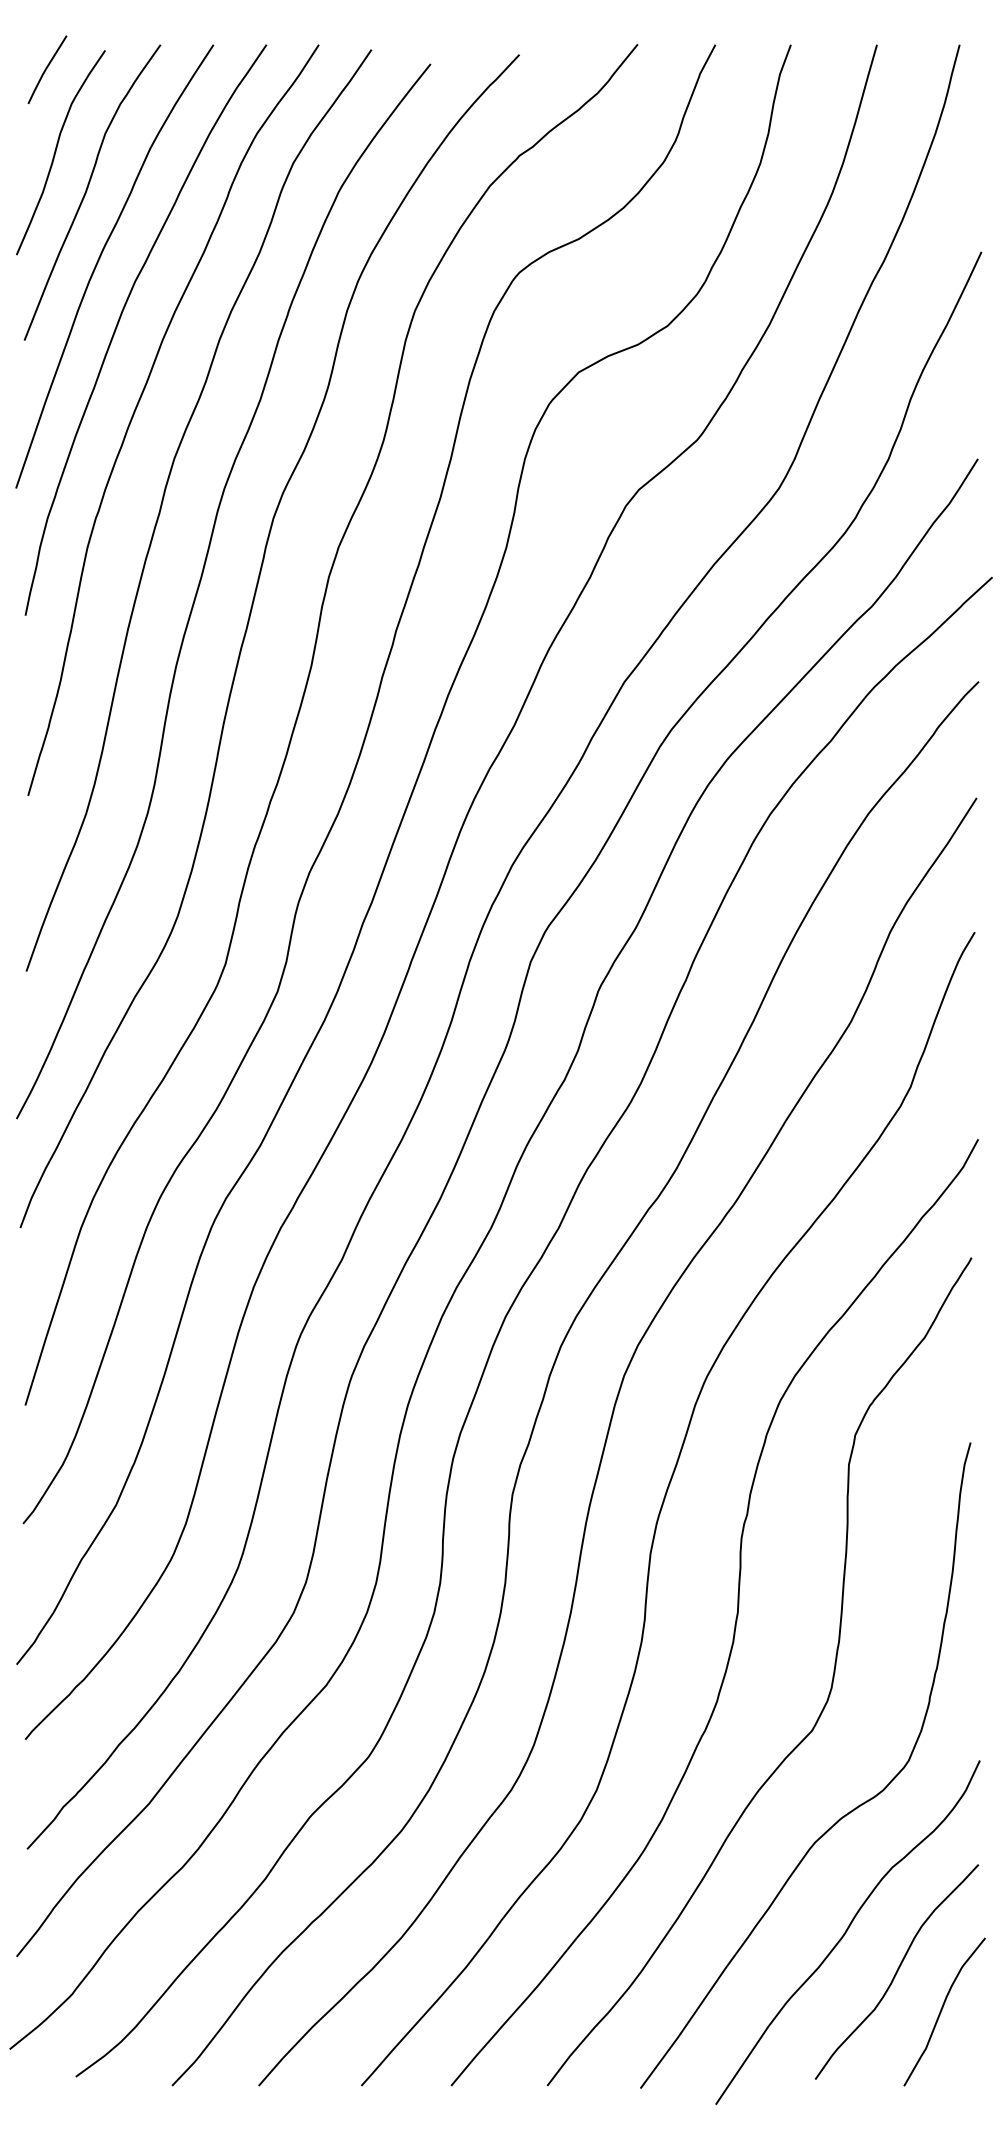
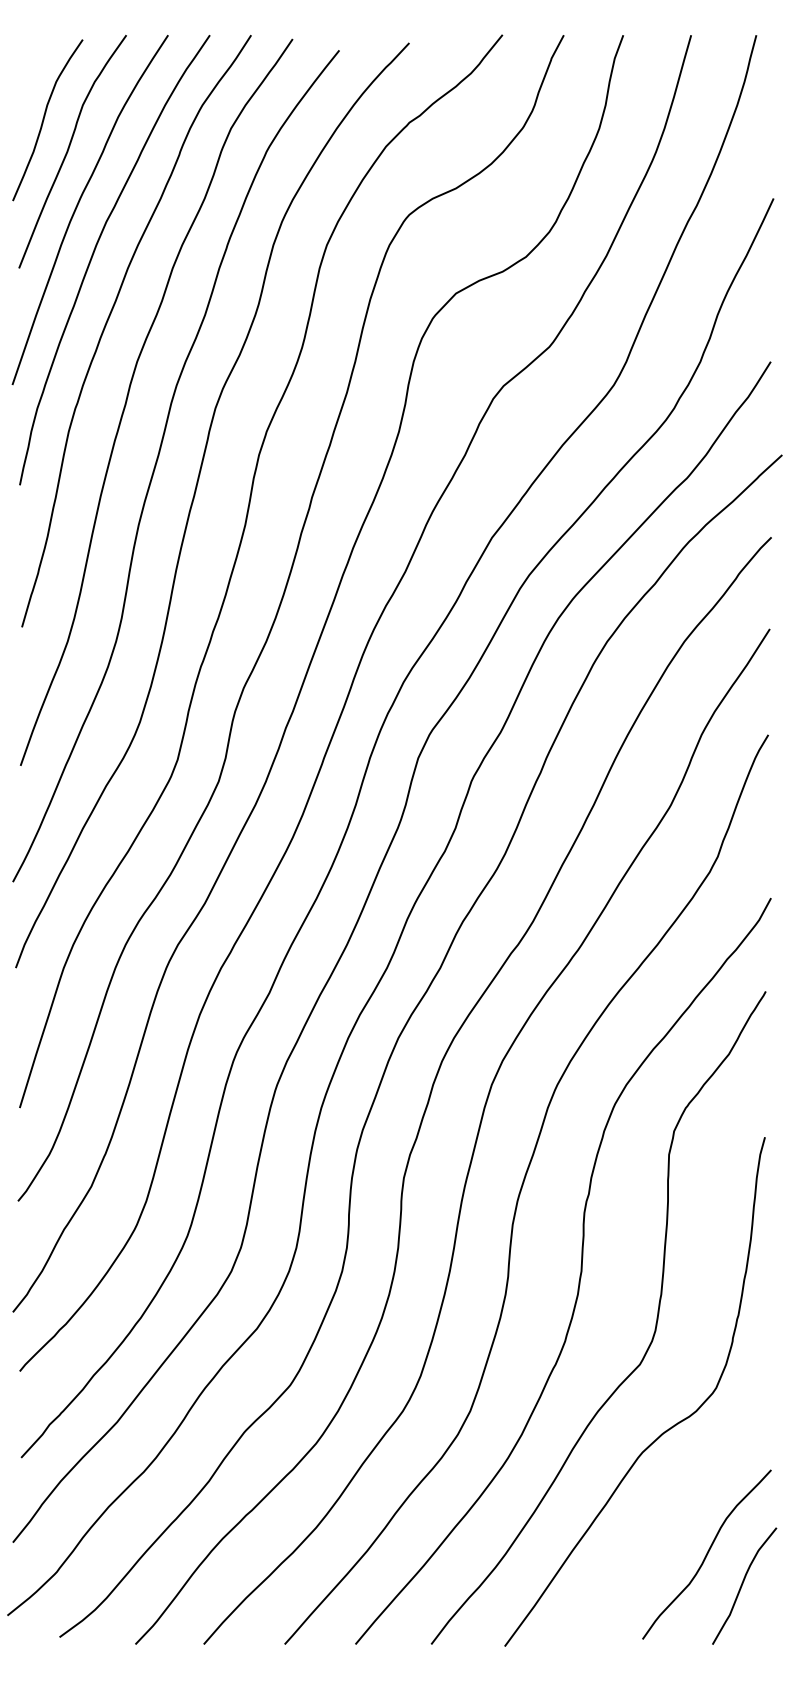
line: (47, 68) -> (37, 53), removed
curve: (847, 1931) -> (667, 1522), removed

